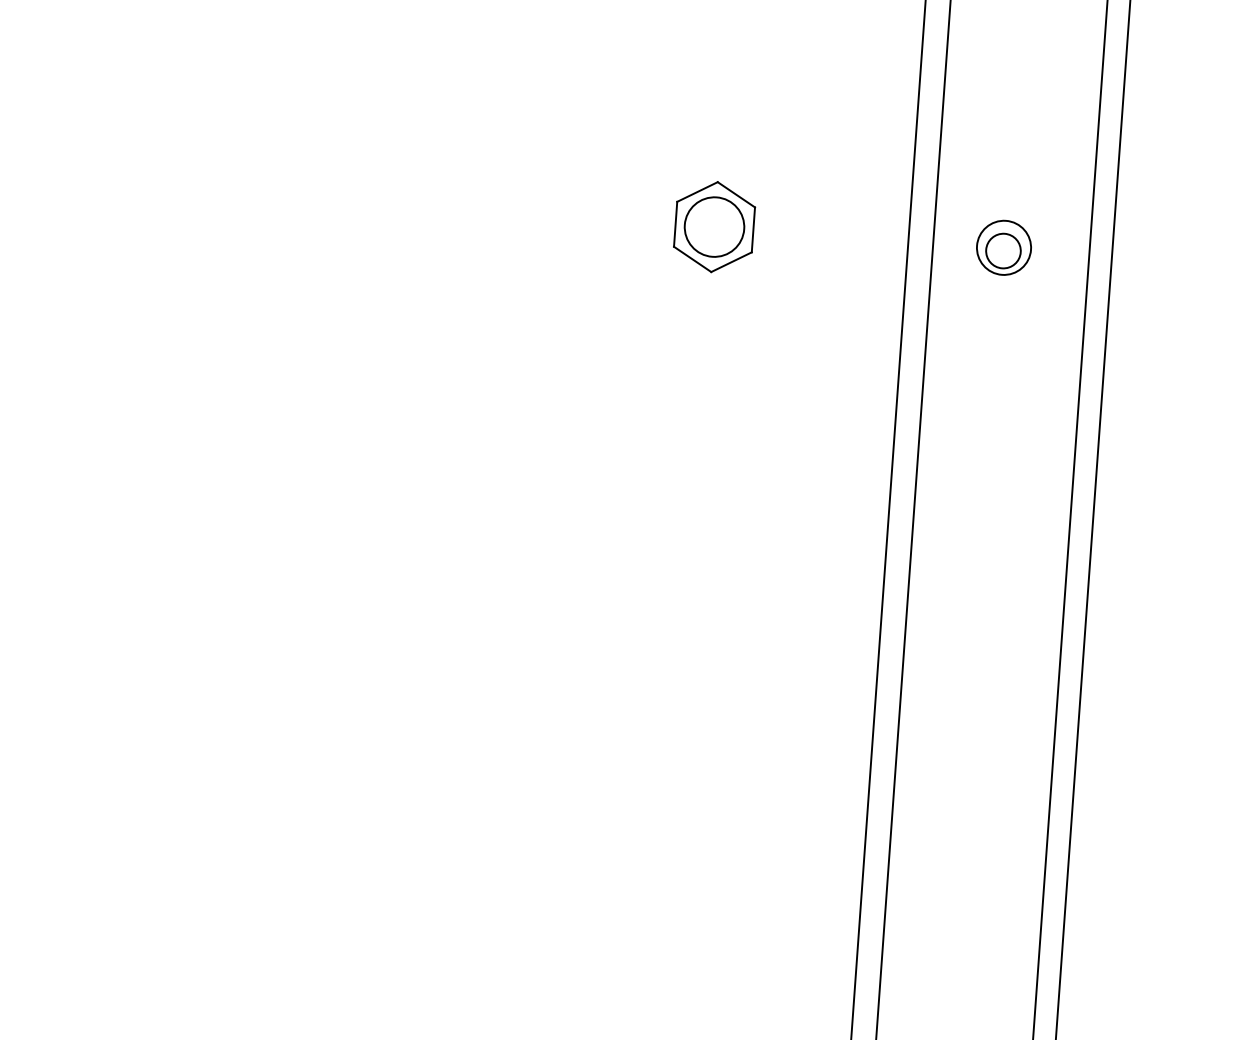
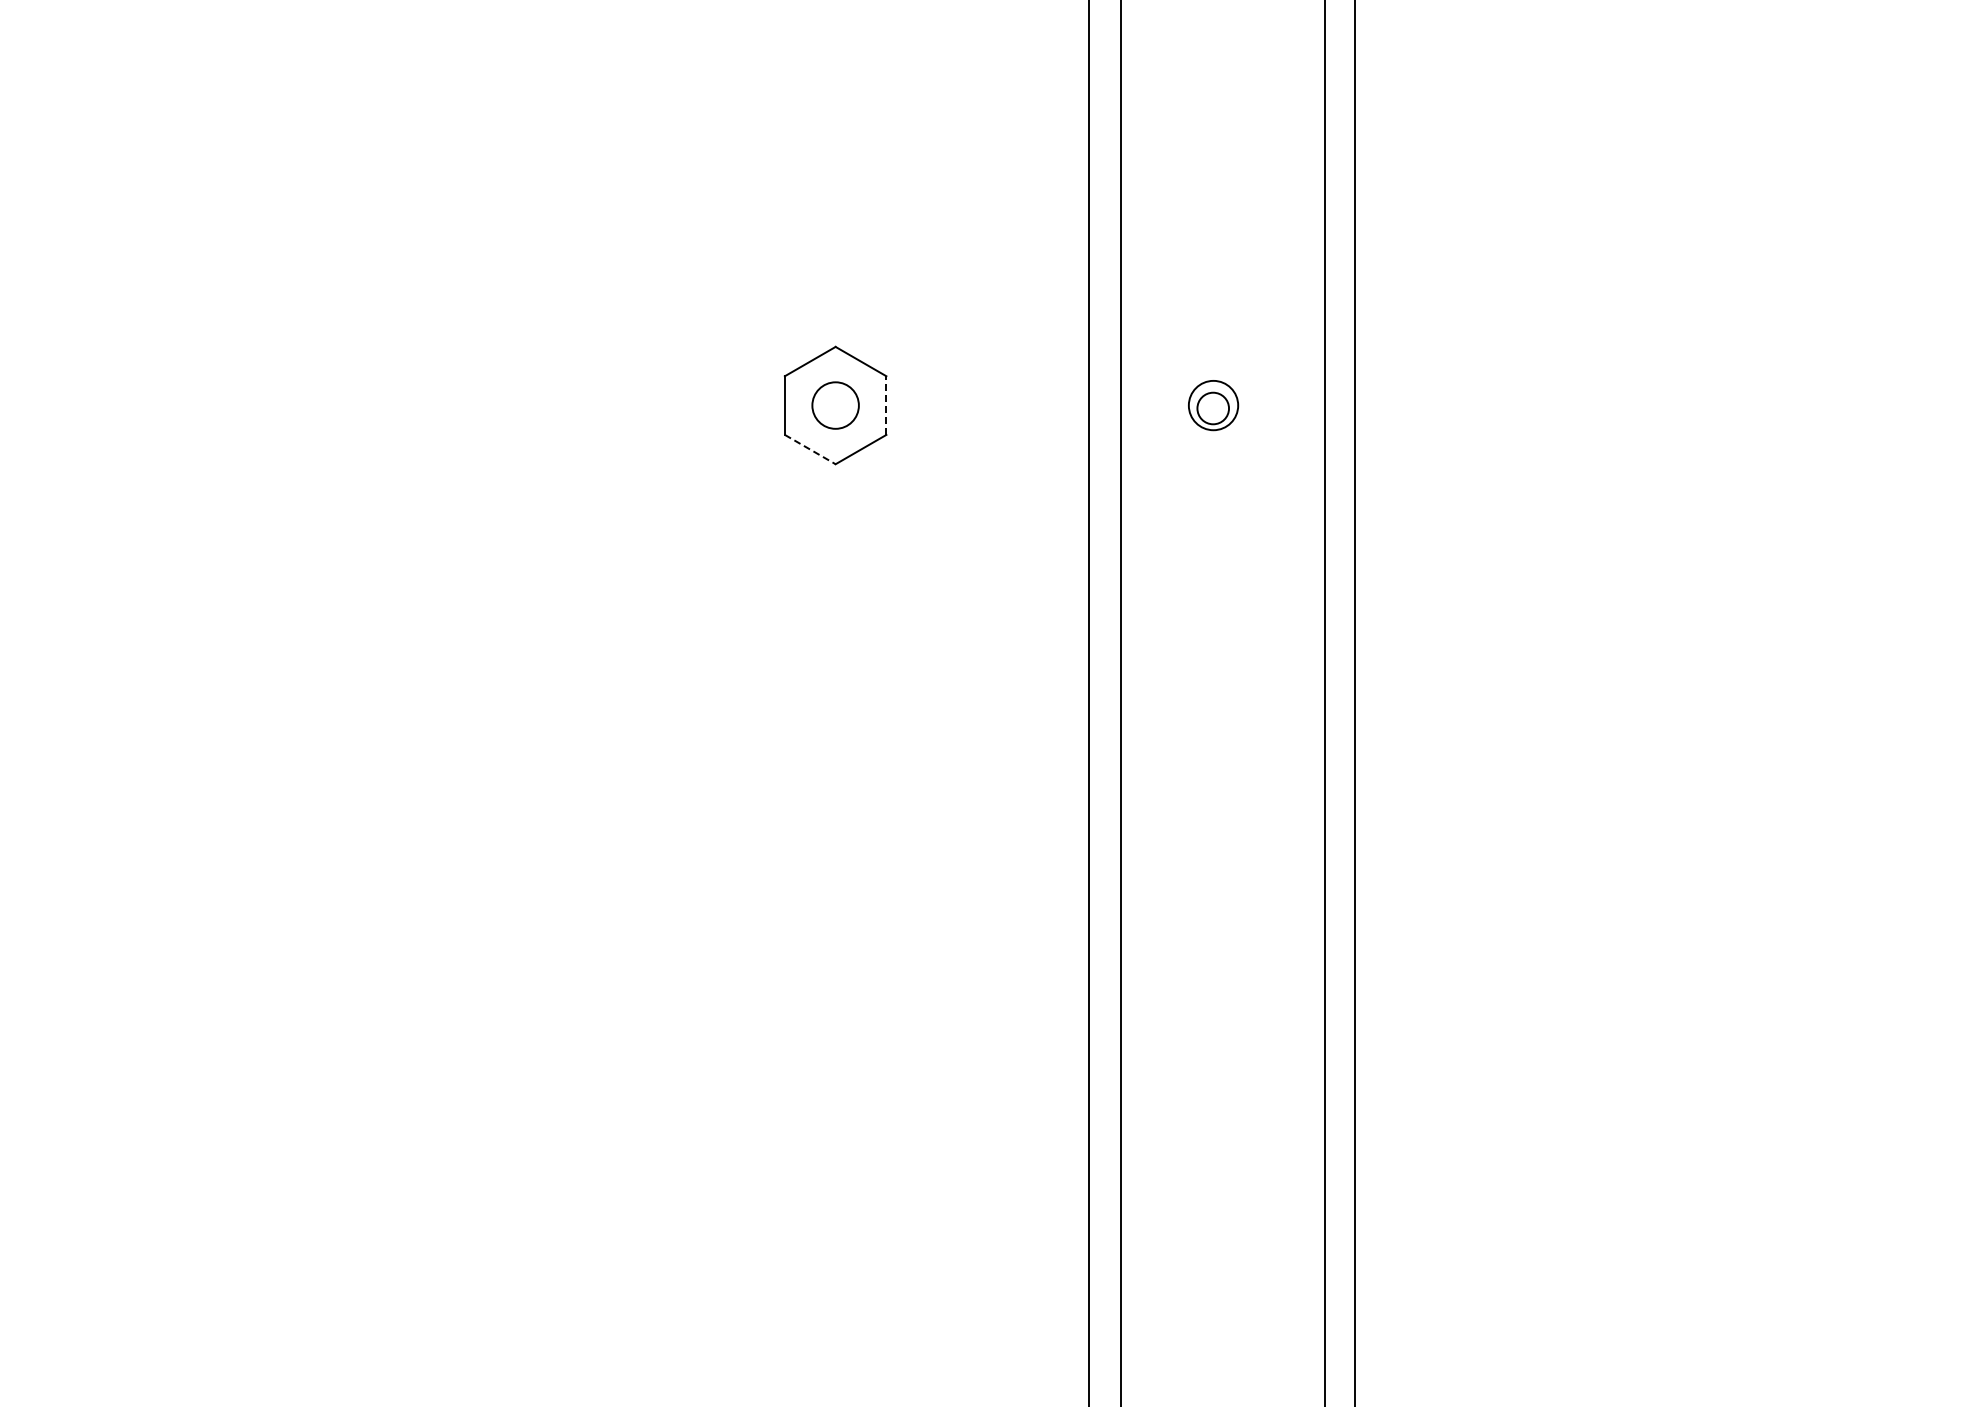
circle: (714, 227) -> (835, 405), size x0.6
line: (753, 229) -> (886, 405), solid -> dashed
part: (1004, 247) -> (1213, 405), size x0.7
line: (692, 259) -> (810, 449), solid -> dashed

